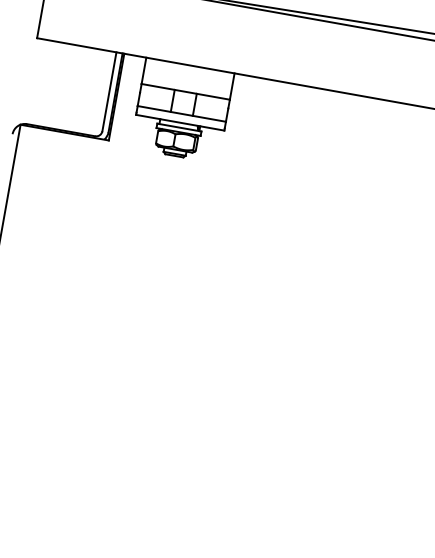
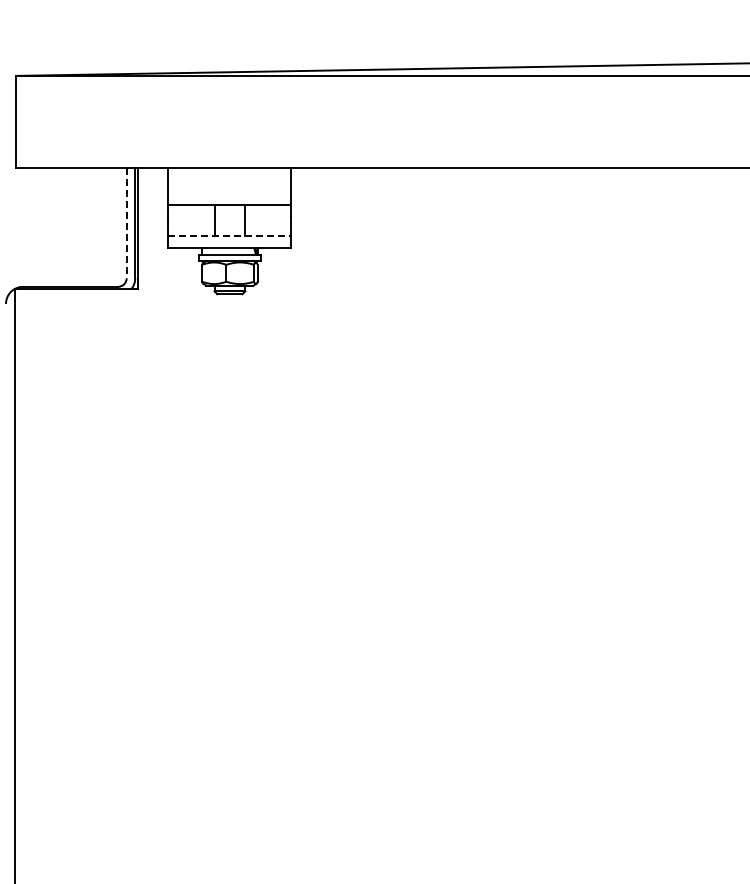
line: (109, 91) -> (126, 223), solid -> dashed
line: (181, 113) -> (229, 235), solid -> dashed

